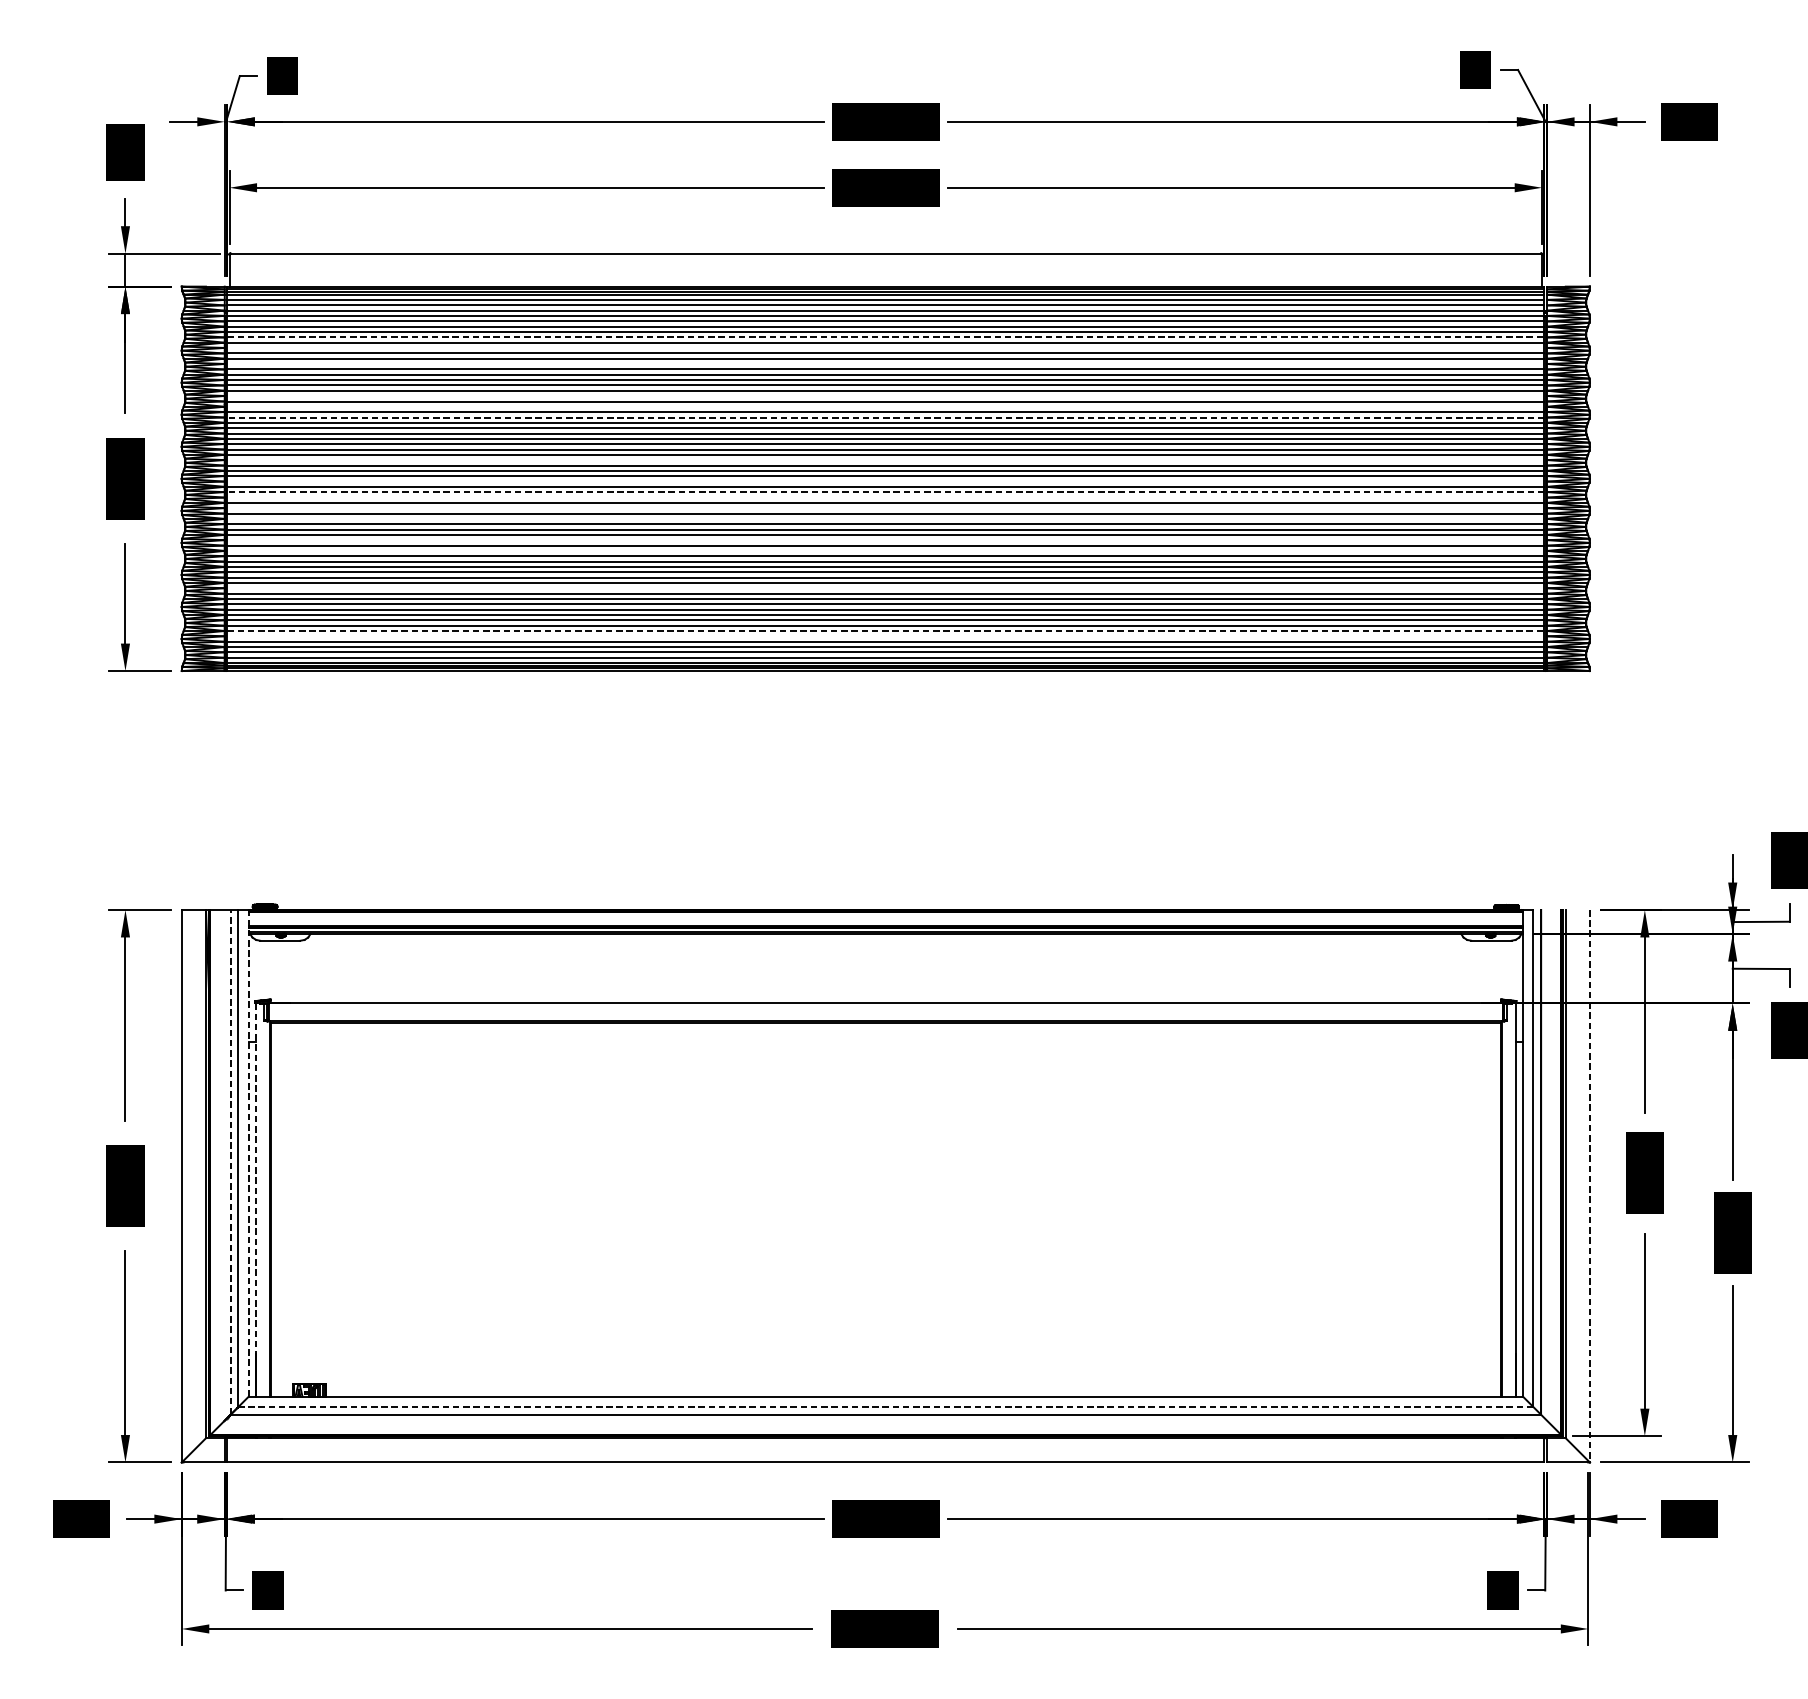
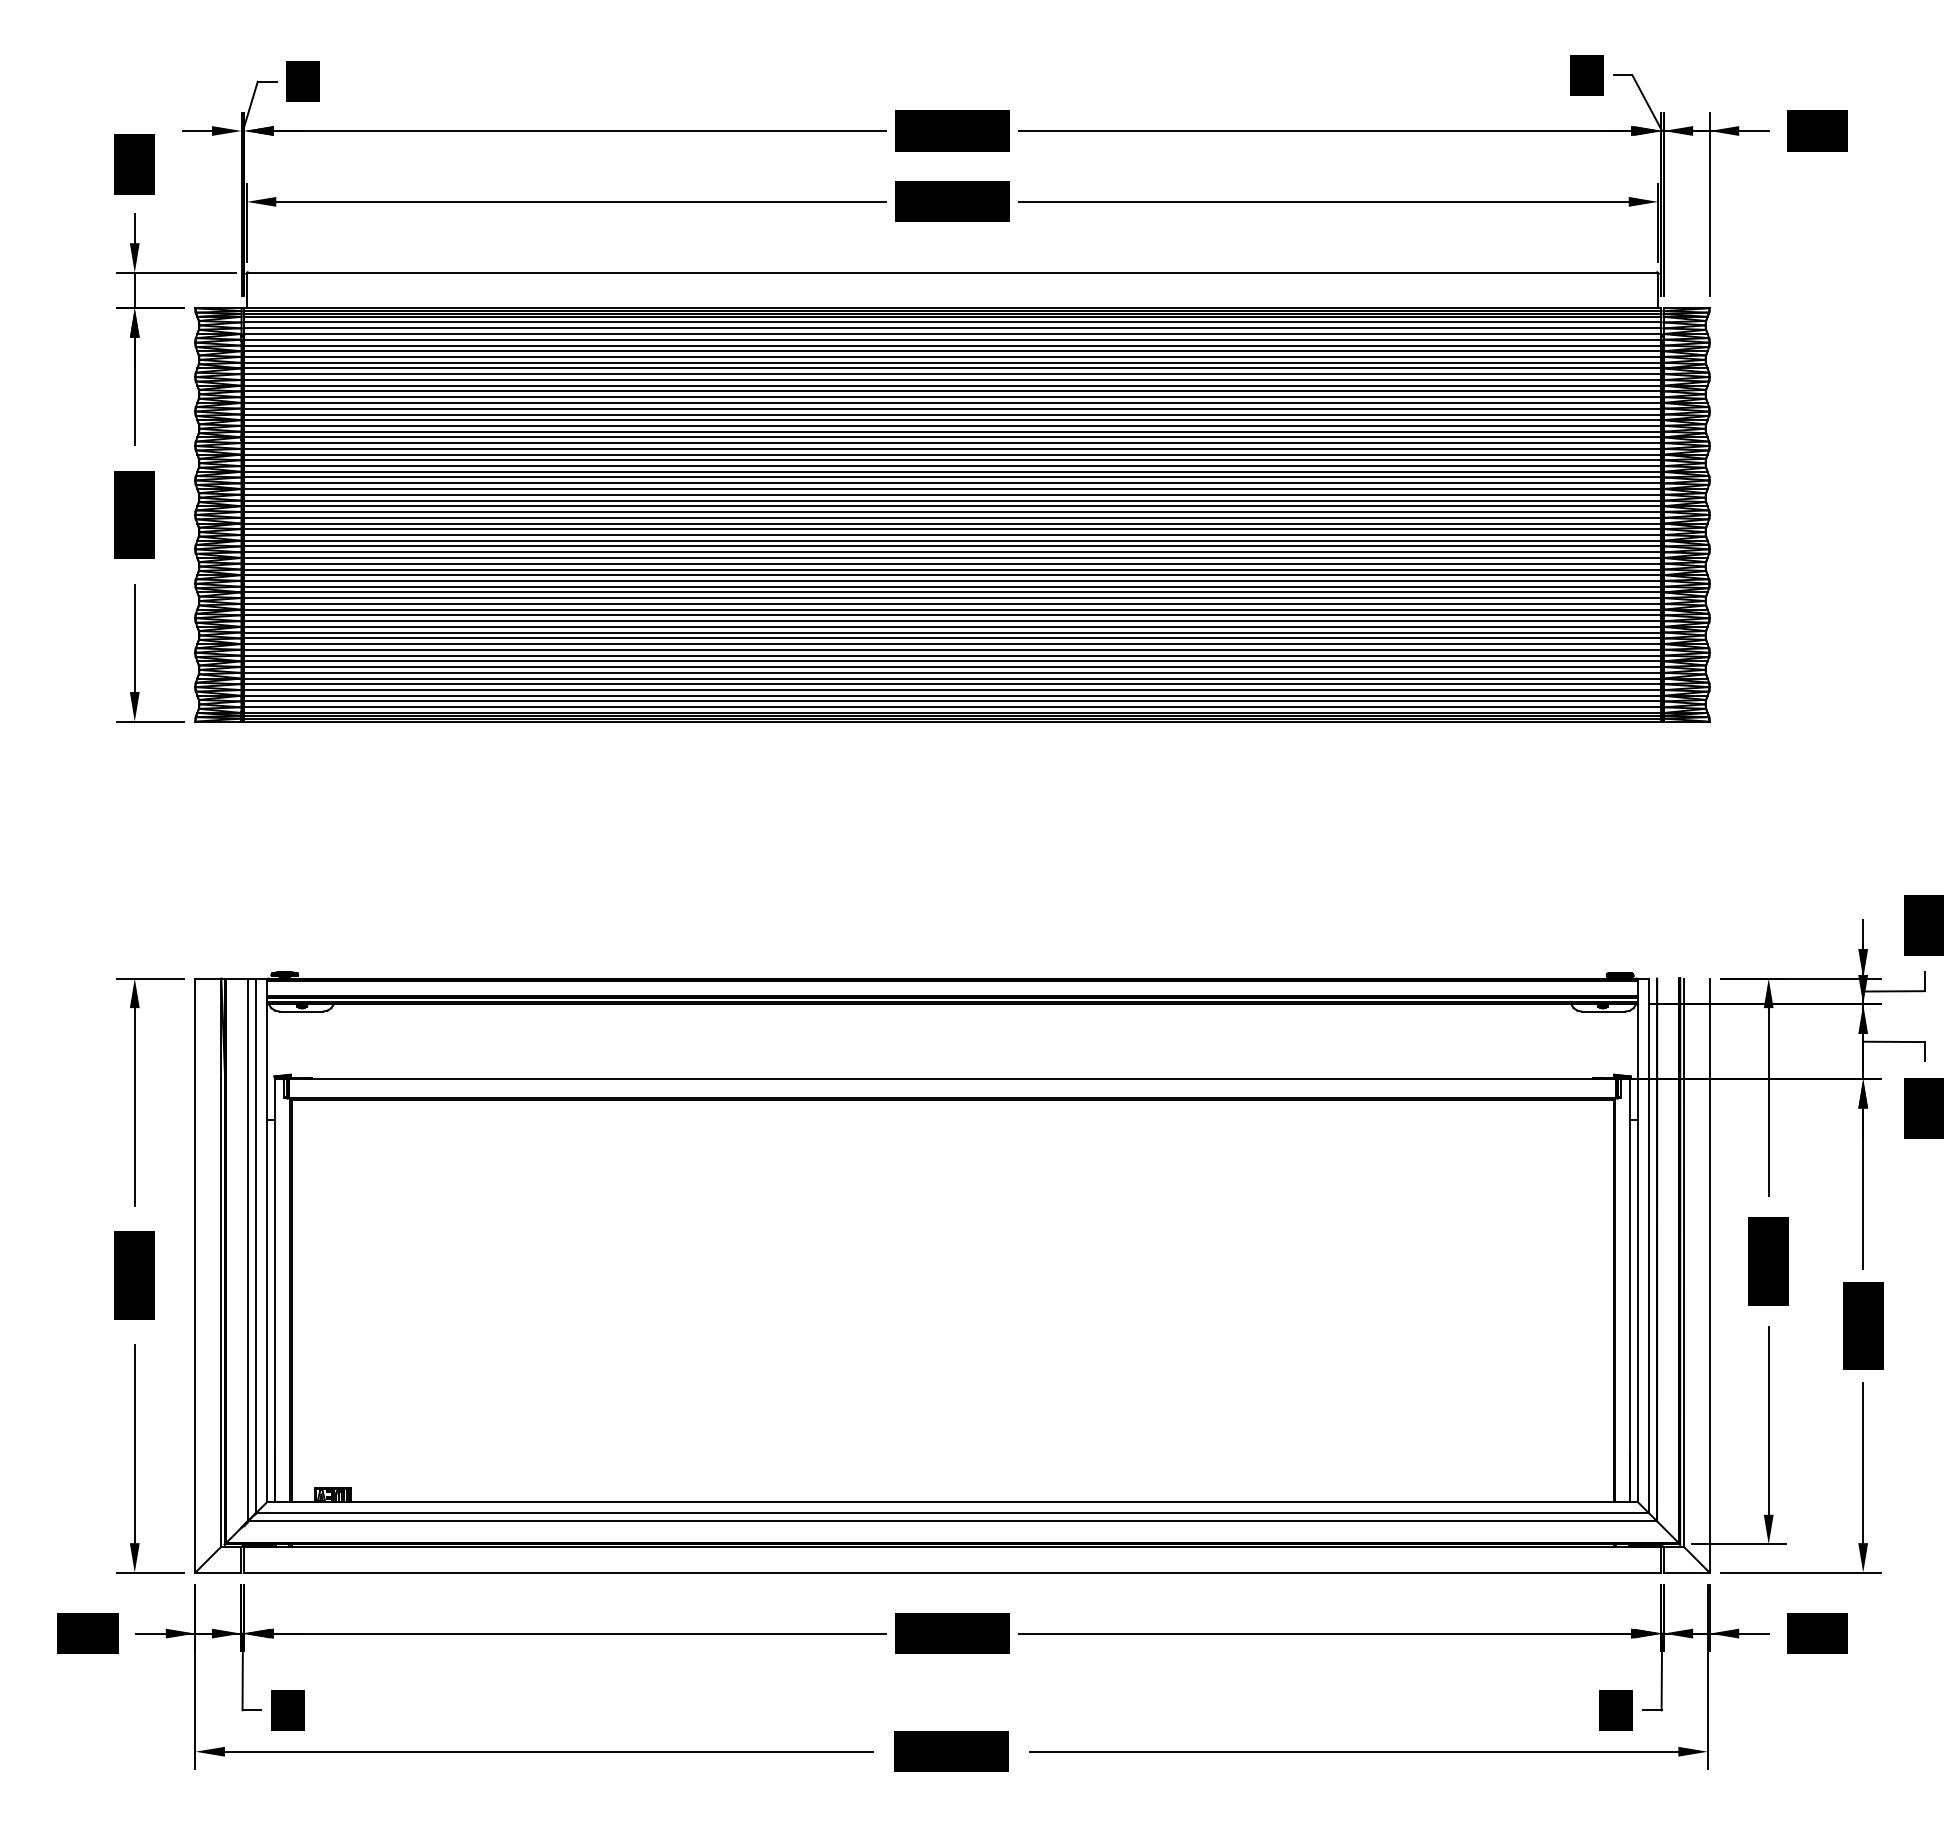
line: (886, 337) -> (953, 362), dashed -> solid
line: (885, 348) -> (952, 374), added
line: (885, 364) -> (952, 391), added
line: (885, 395) -> (952, 425), added
line: (885, 406) -> (952, 437), added
line: (885, 417) -> (952, 448), dashed -> solid
line: (885, 459) -> (952, 494), added
line: (885, 481) -> (952, 517), added
line: (885, 492) -> (952, 529), dashed -> solid
line: (885, 497) -> (952, 535), added
line: (885, 508) -> (952, 546), added
line: (885, 518) -> (952, 557), added
line: (885, 539) -> (952, 580), added
line: (885, 551) -> (952, 592), added
line: (885, 588) -> (952, 632), added
line: (886, 630) -> (953, 678), dashed -> solid
line: (885, 636) -> (952, 684), added
line: (248, 1153) -> (267, 1240), dashed -> solid
line: (230, 1161) -> (247, 1249), dashed -> solid
line: (1589, 1187) -> (1709, 1276), dashed -> solid
line: (256, 1200) -> (275, 1290), dashed -> solid
line: (885, 1407) -> (952, 1513), dashed -> solid

